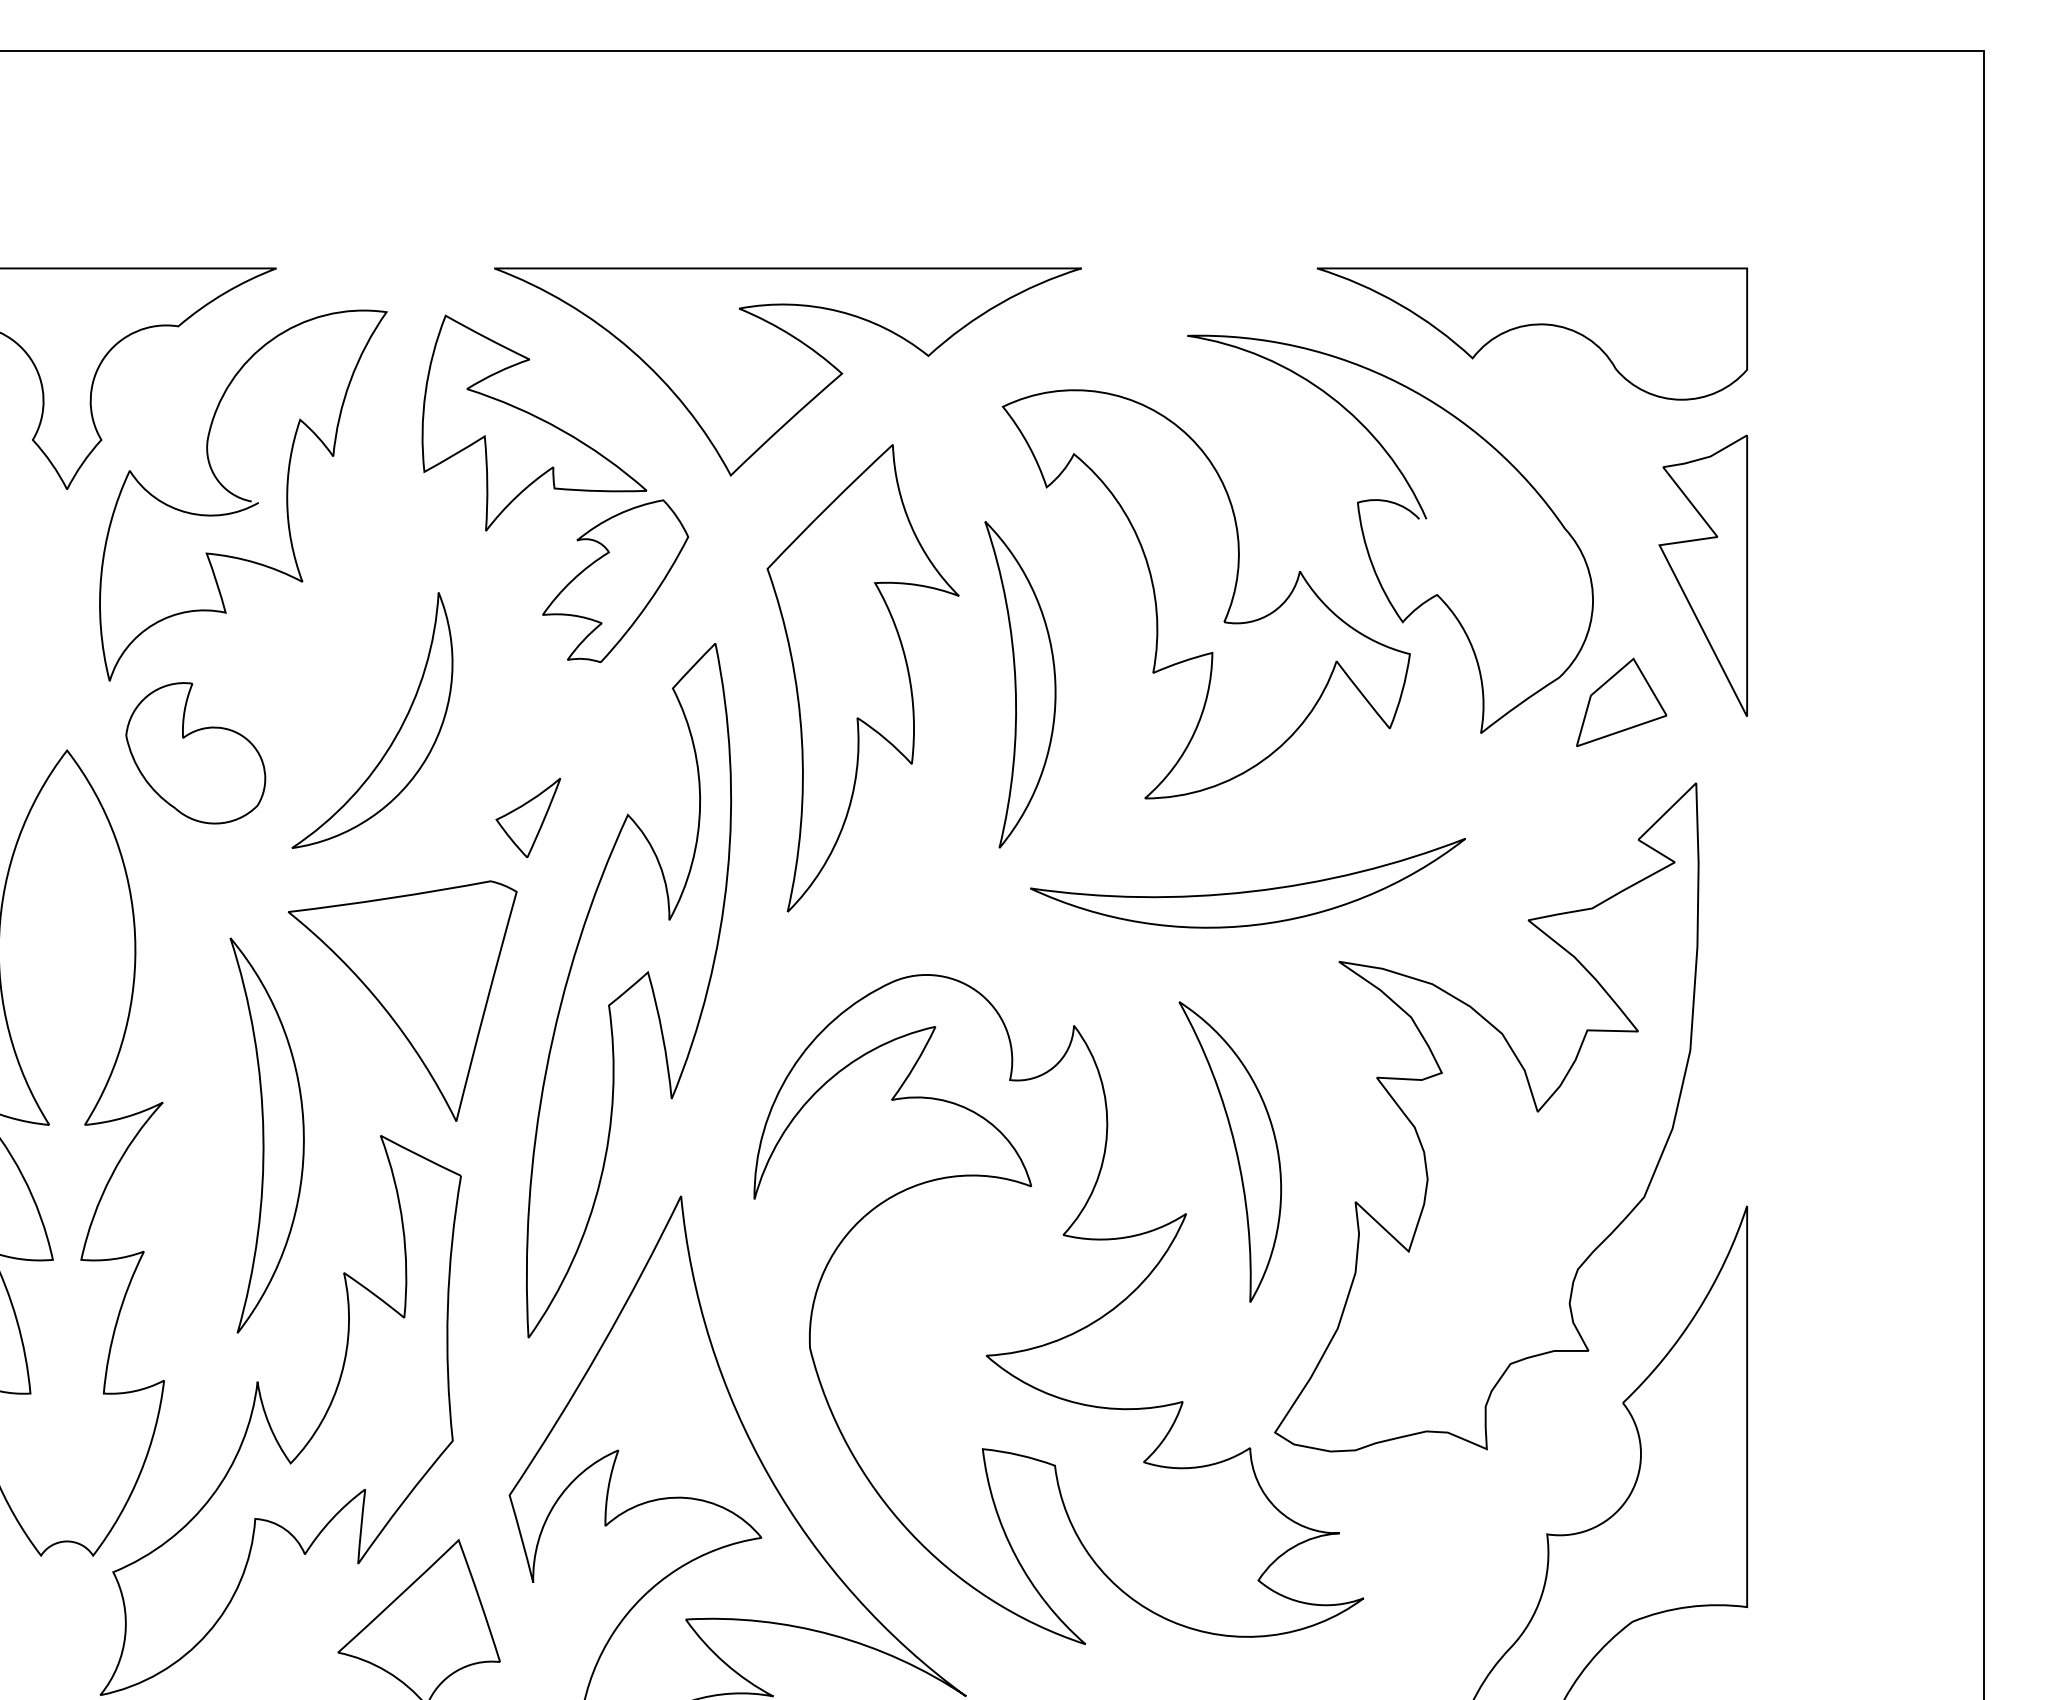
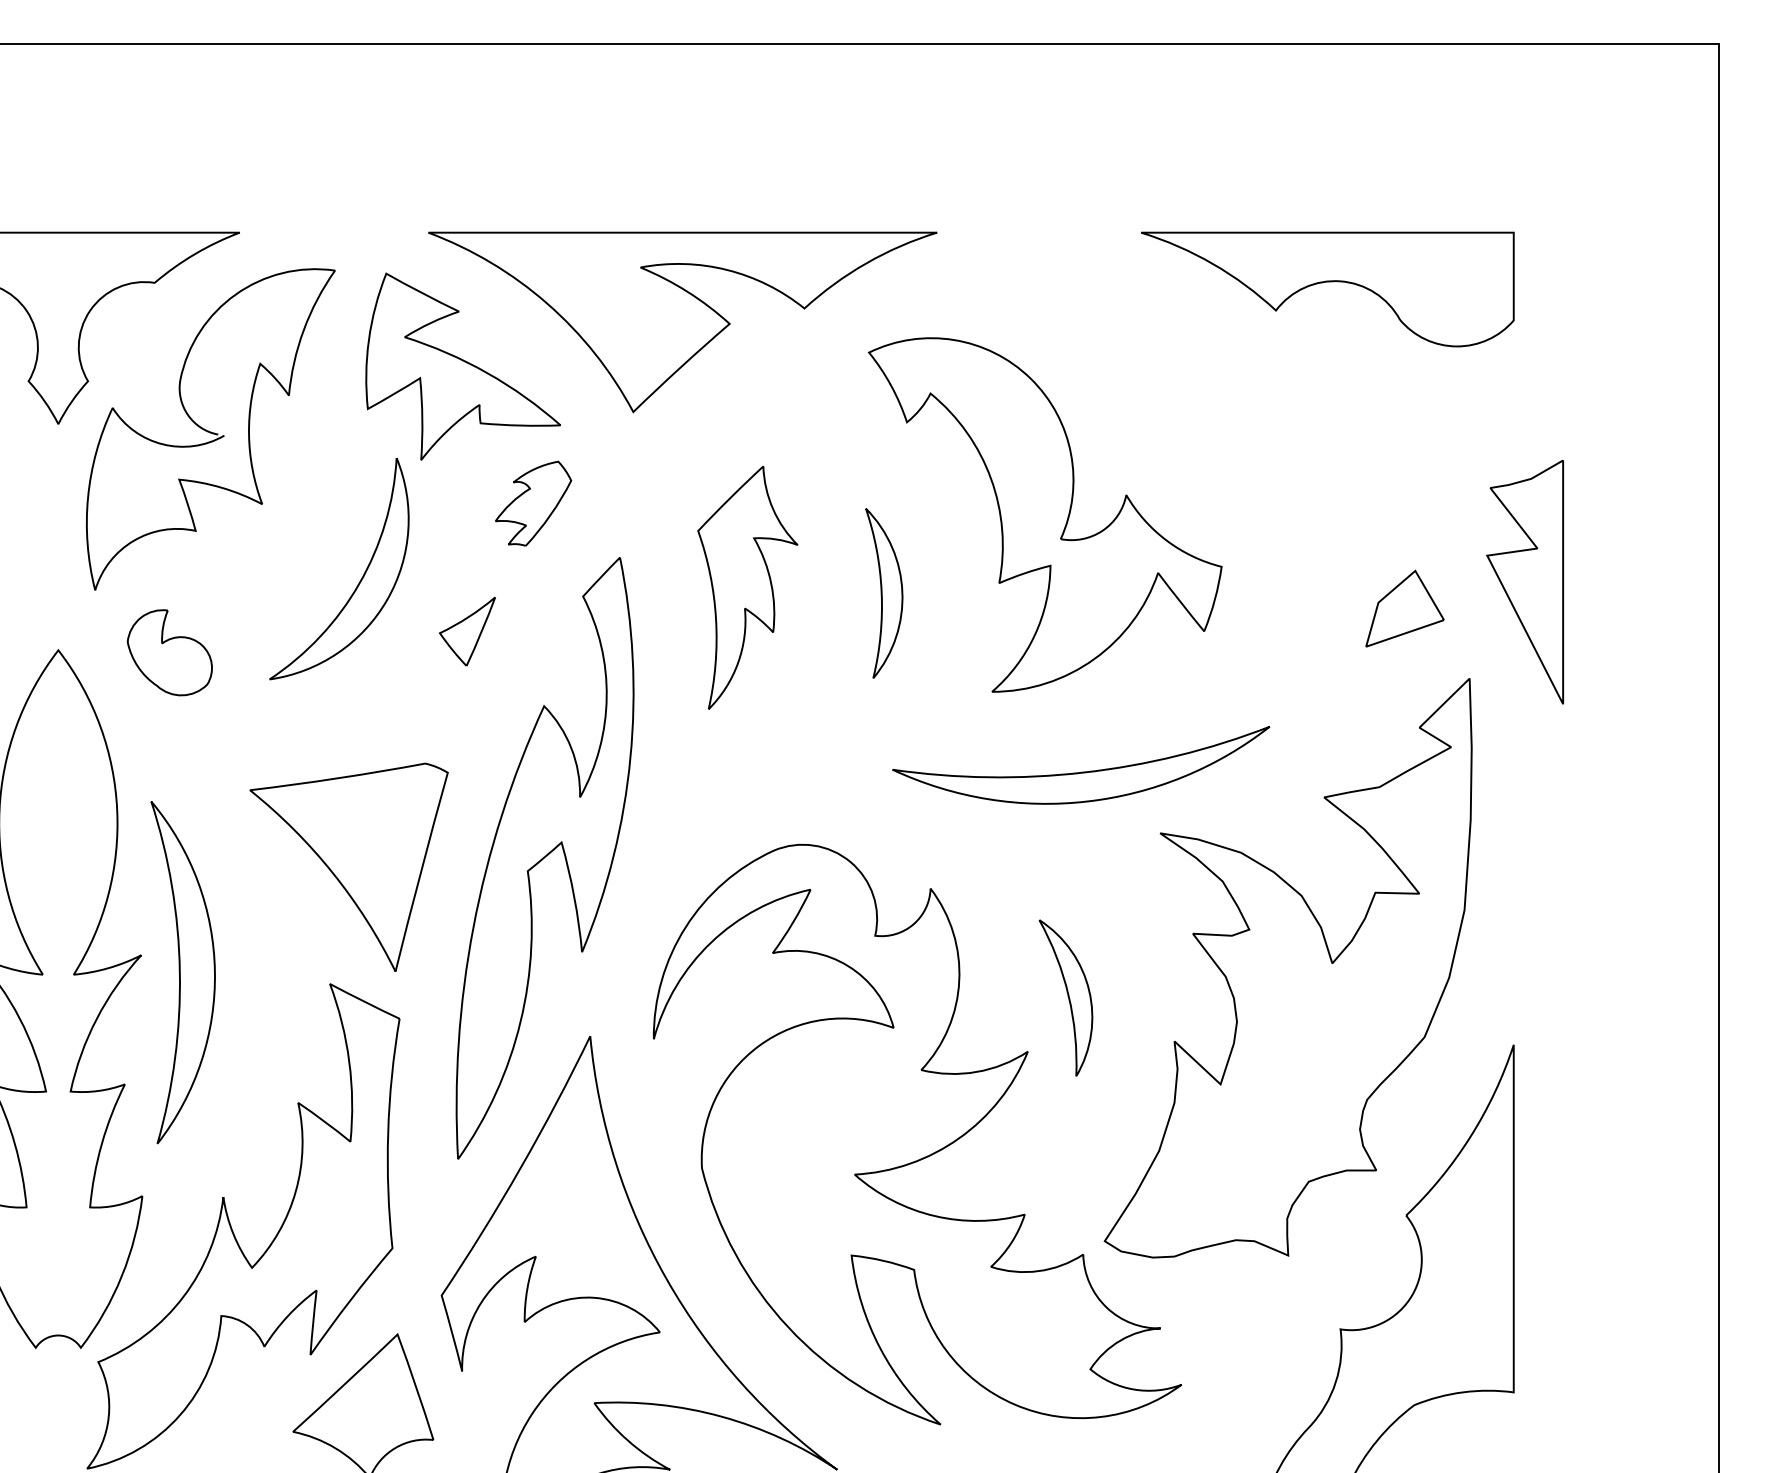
curve: (1365, 538) -> (1183, 466), removed
part: (1702, 575) -> (1524, 581), moved
part: (615, 581) -> (533, 503), size x0.6
part: (862, 678) -> (747, 587), size x0.6
part: (1020, 684) -> (884, 593), size x0.6
part: (396, 733) -> (360, 580), moved
part: (195, 753) -> (169, 652), size x0.7
part: (528, 817) -> (467, 631), moved
part: (266, 1135) -> (182, 972), moved
part: (1229, 1151) -> (1065, 997), size x0.6

